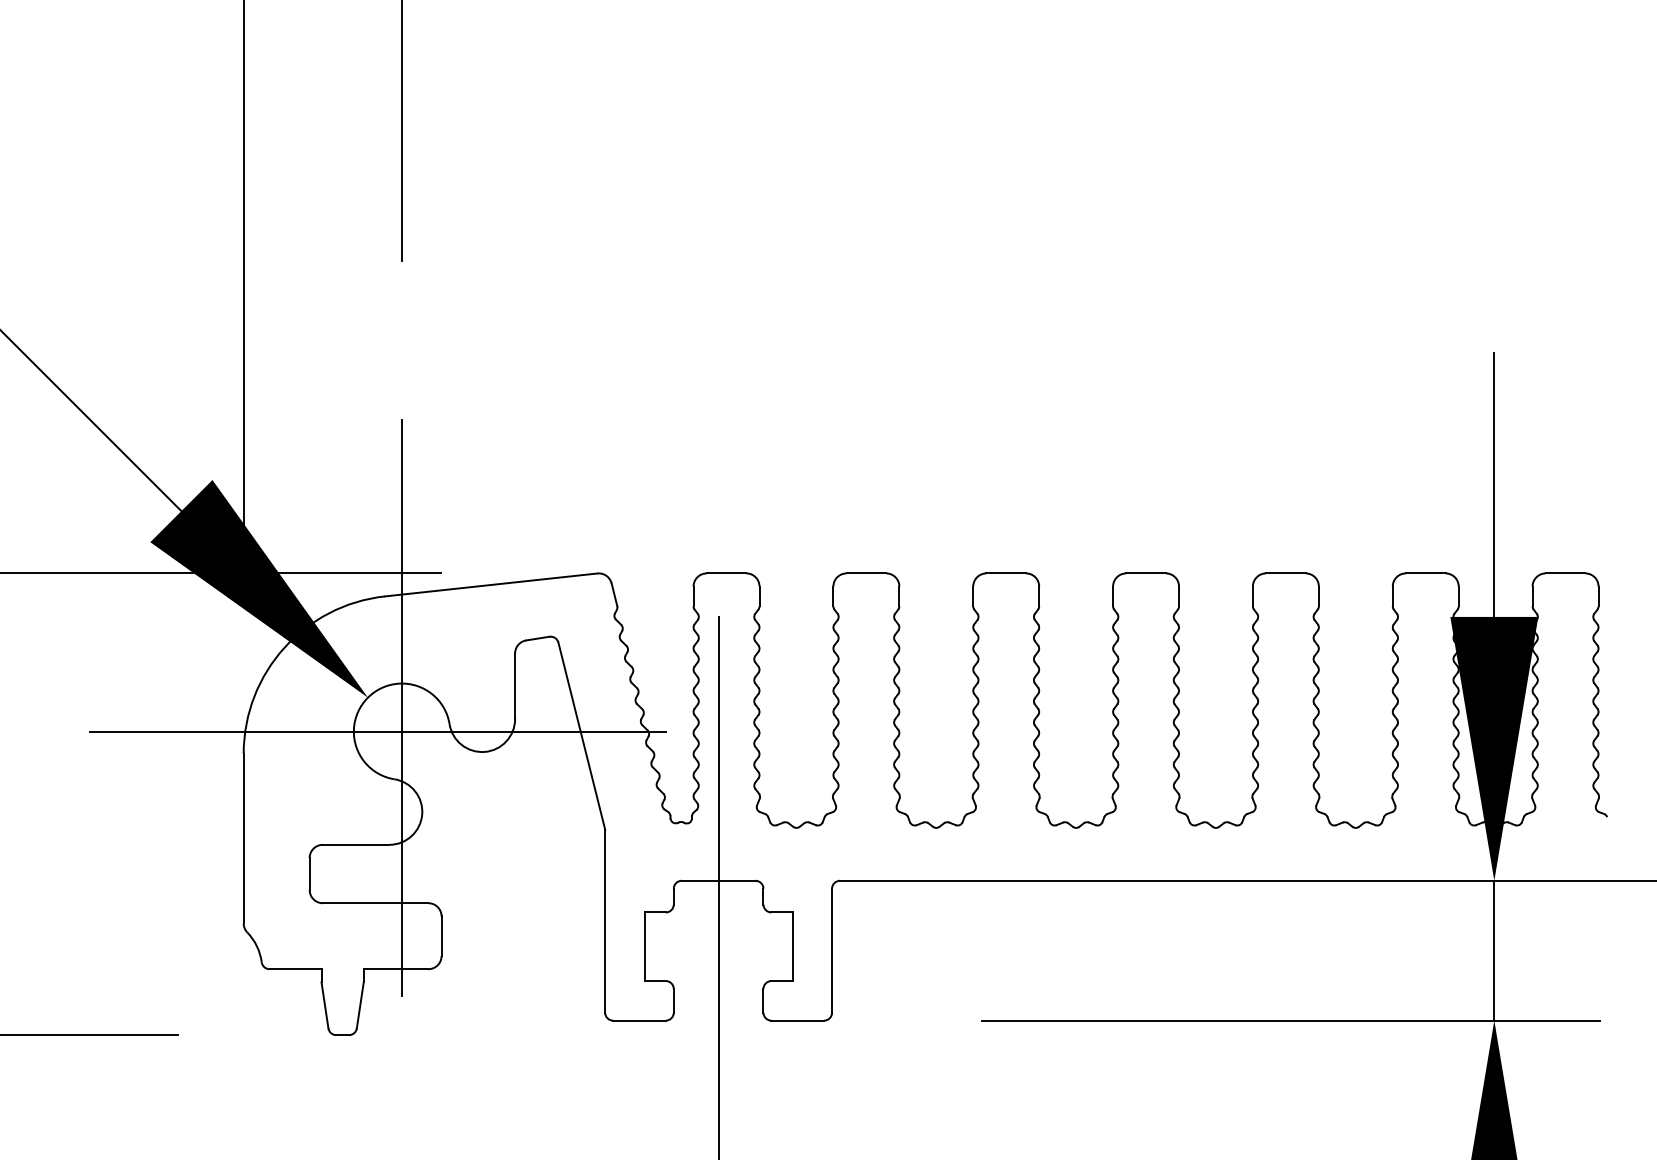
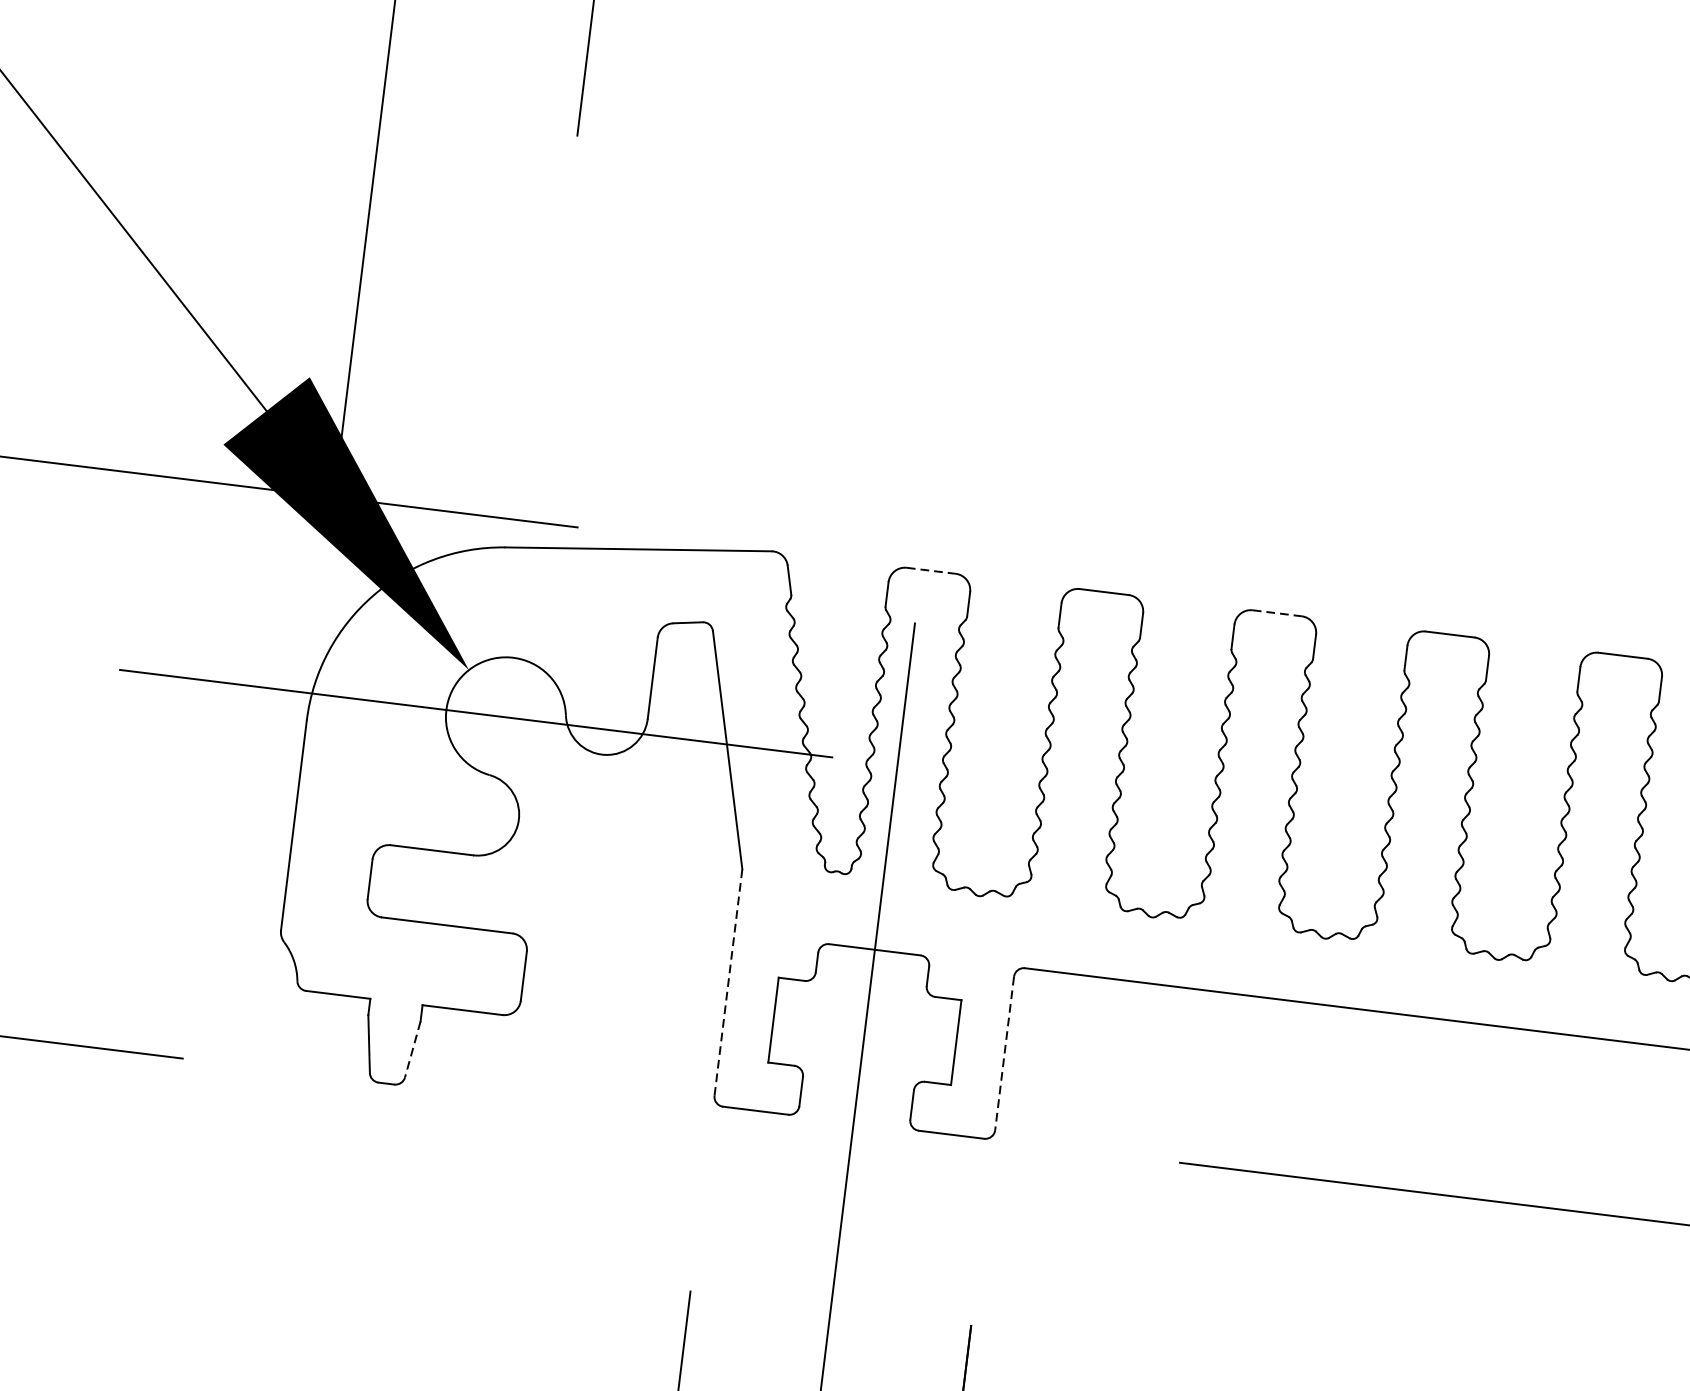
line: (726, 573) -> (931, 570), solid -> dashed
line: (1006, 573) -> (1277, 613), solid -> dashed
line: (402, 707) -> (510, 687), removed
line: (605, 921) -> (728, 982), solid -> dashed
line: (832, 951) -> (1005, 1054), solid -> dashed
line: (360, 1005) -> (413, 1049), solid -> dashed

